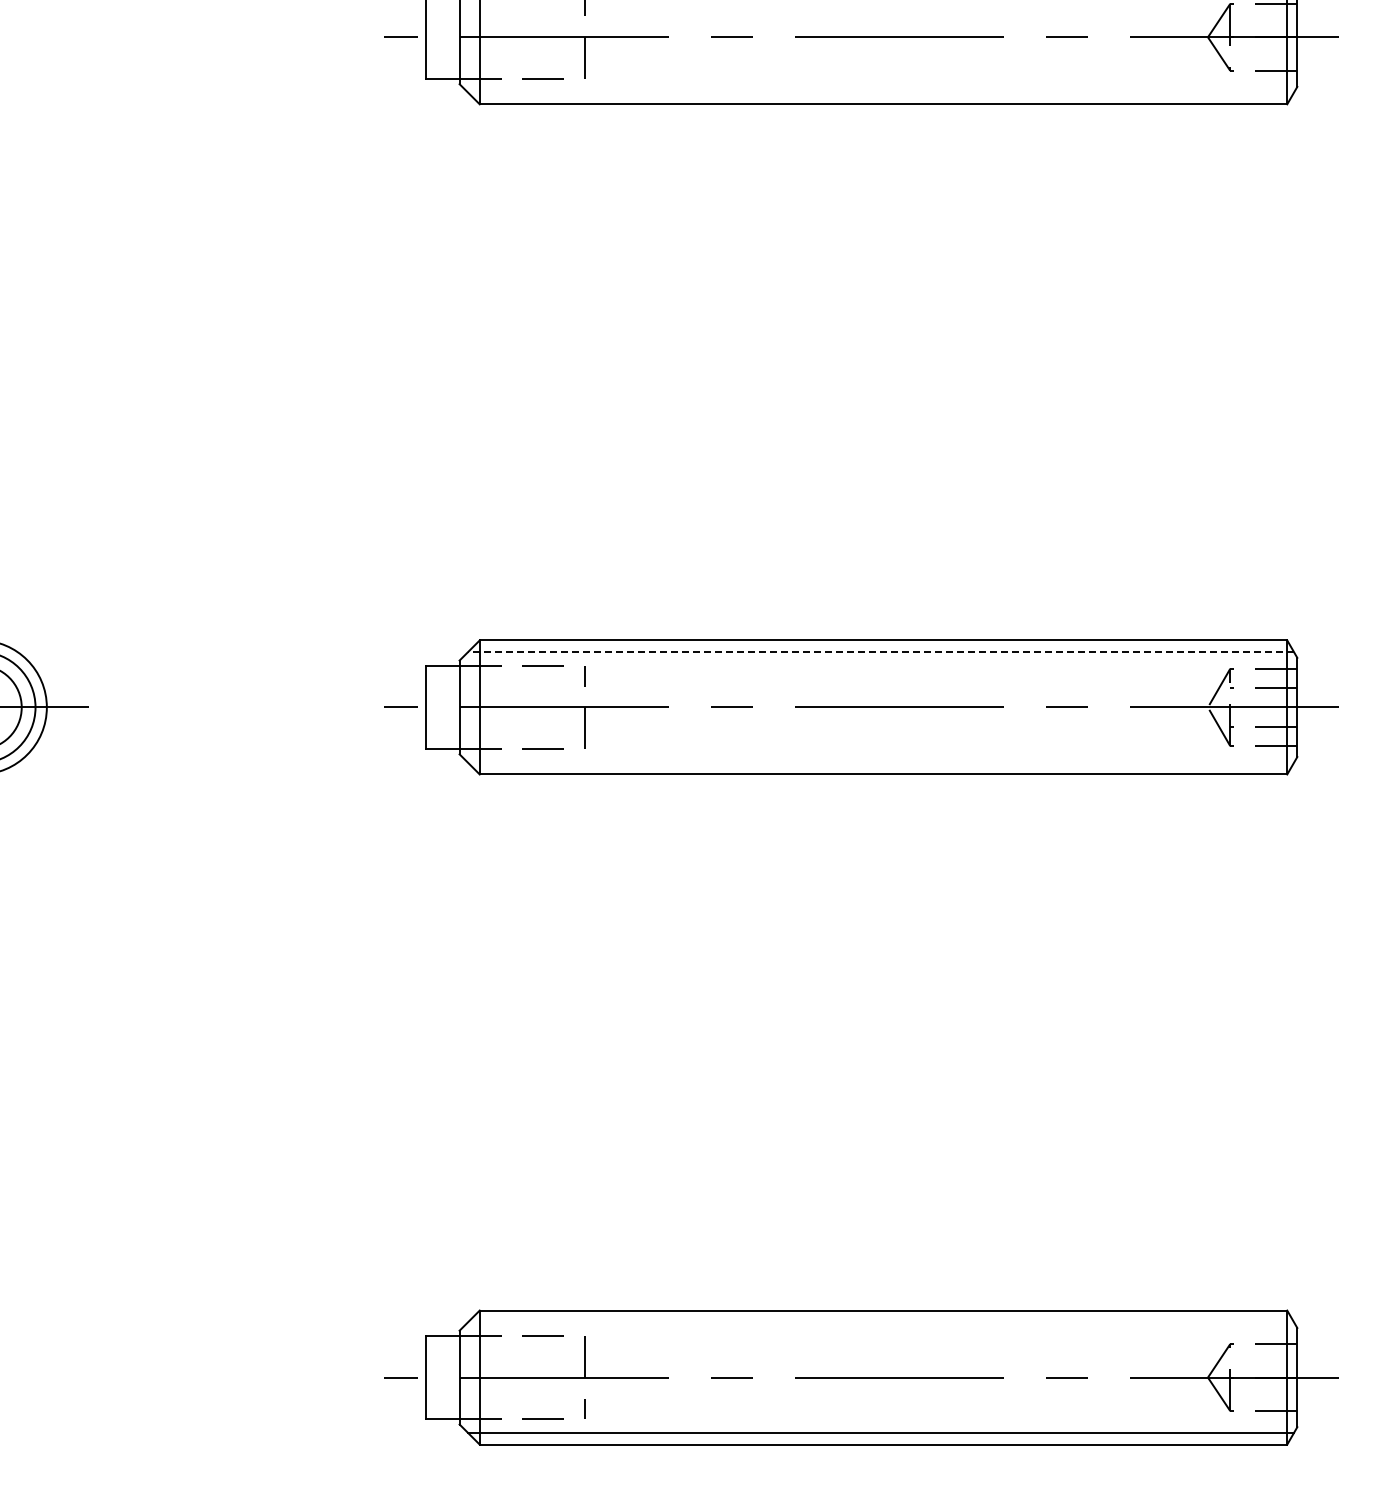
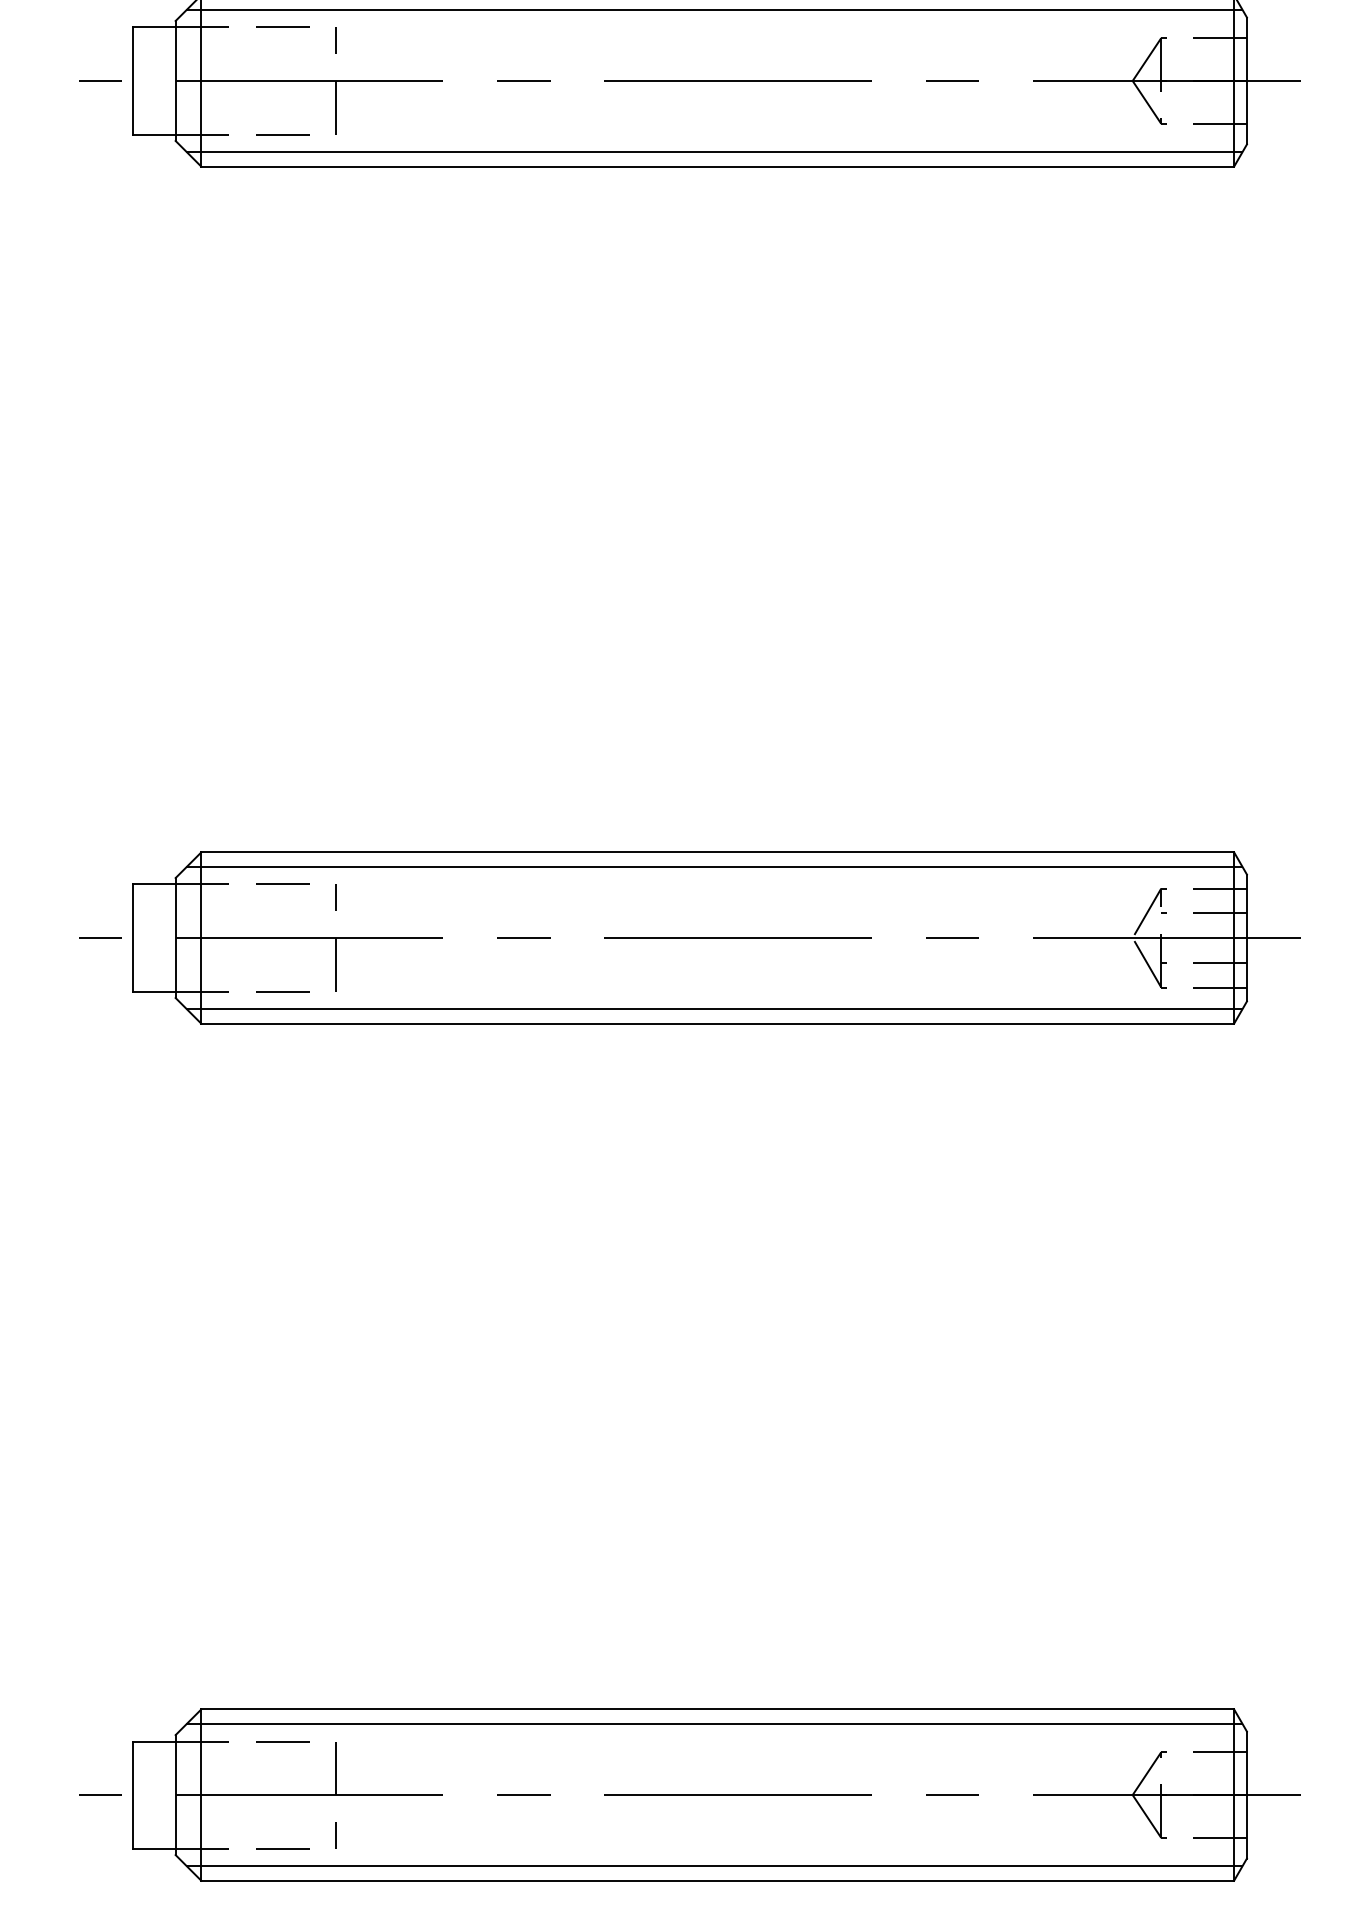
line: (880, 92) -> (713, 151), added
line: (881, 651) -> (715, 866), dashed -> solid
line: (880, 763) -> (713, 1009), added
line: (880, 1321) -> (713, 1723), added

